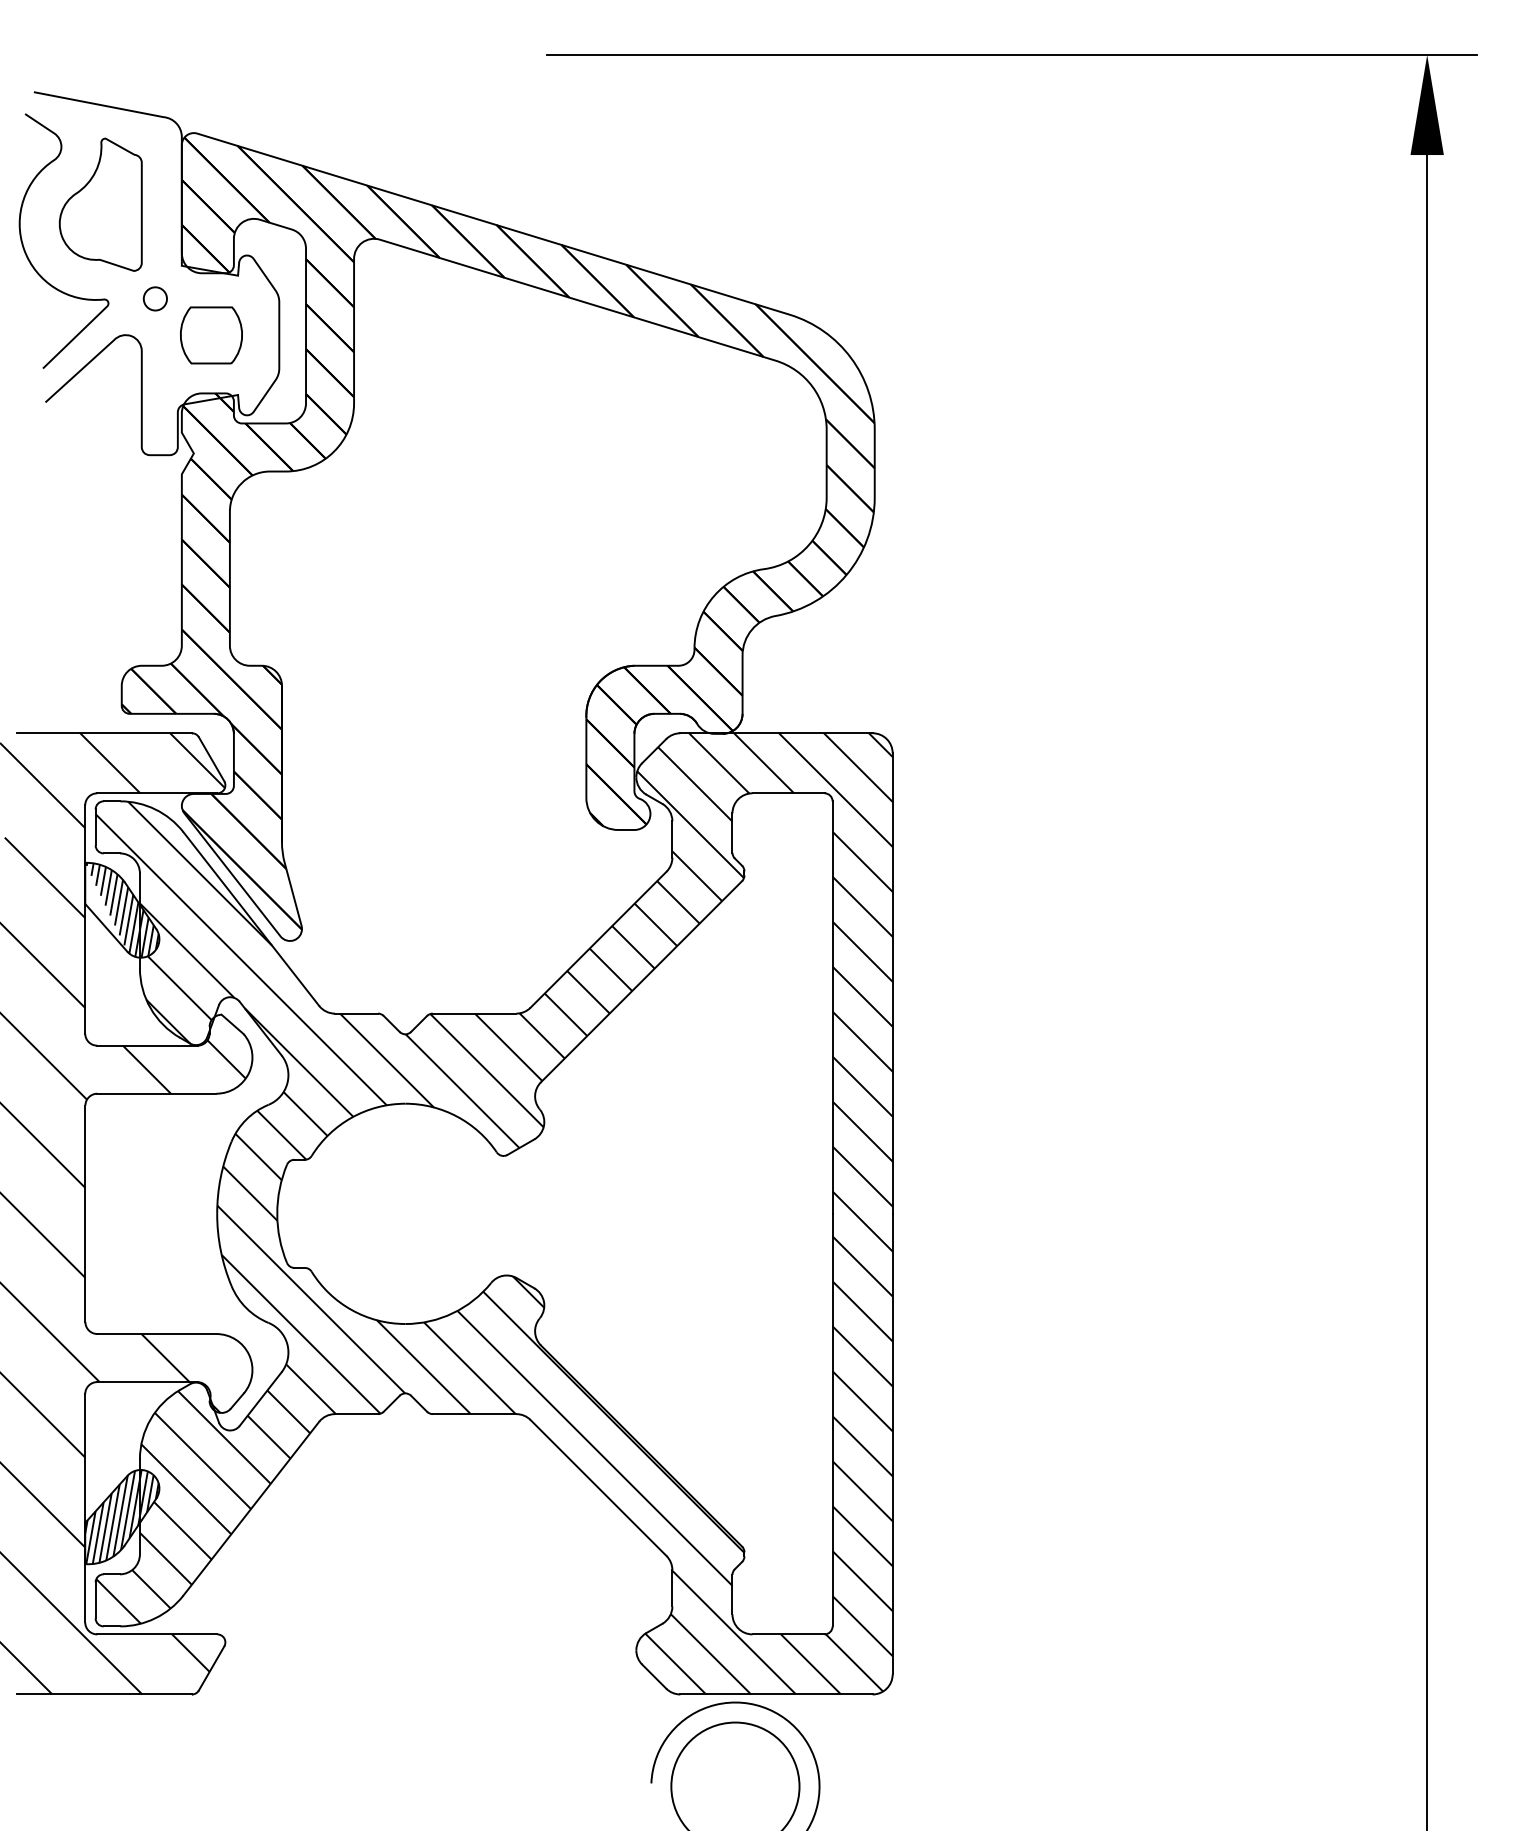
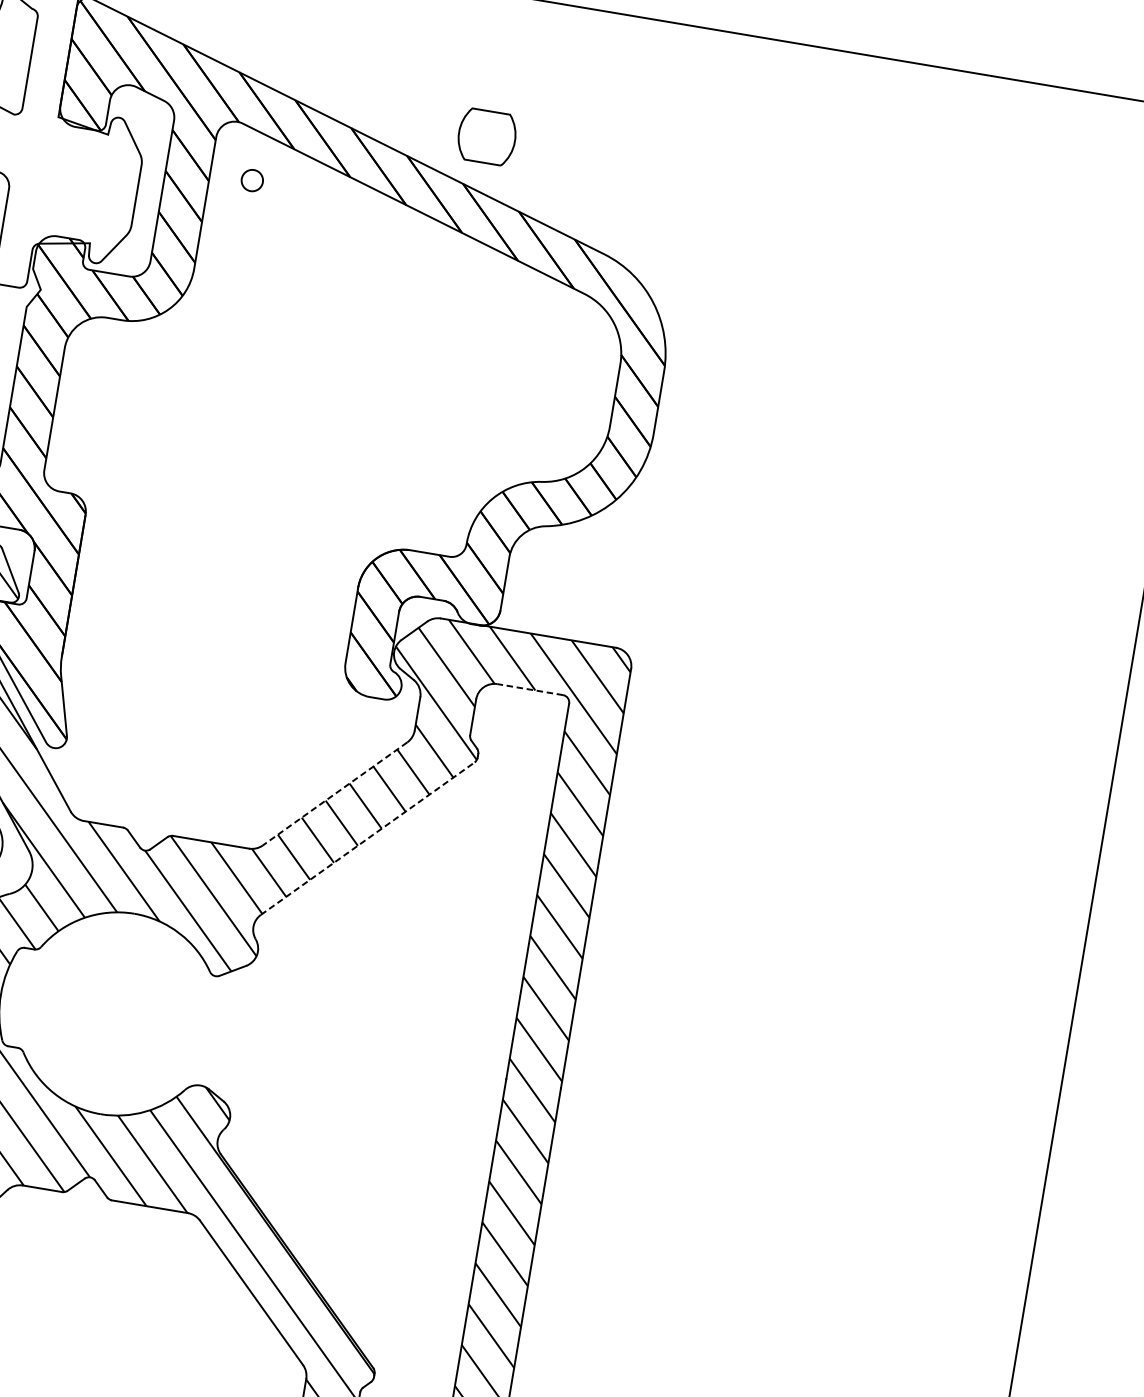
circle: (154, 298) -> (251, 180), moved
part: (211, 335) -> (487, 137), moved
line: (788, 793) -> (530, 689), solid -> dashed
line: (598, 940) -> (334, 794), solid -> dashed
line: (641, 981) -> (367, 838), solid -> dashed

